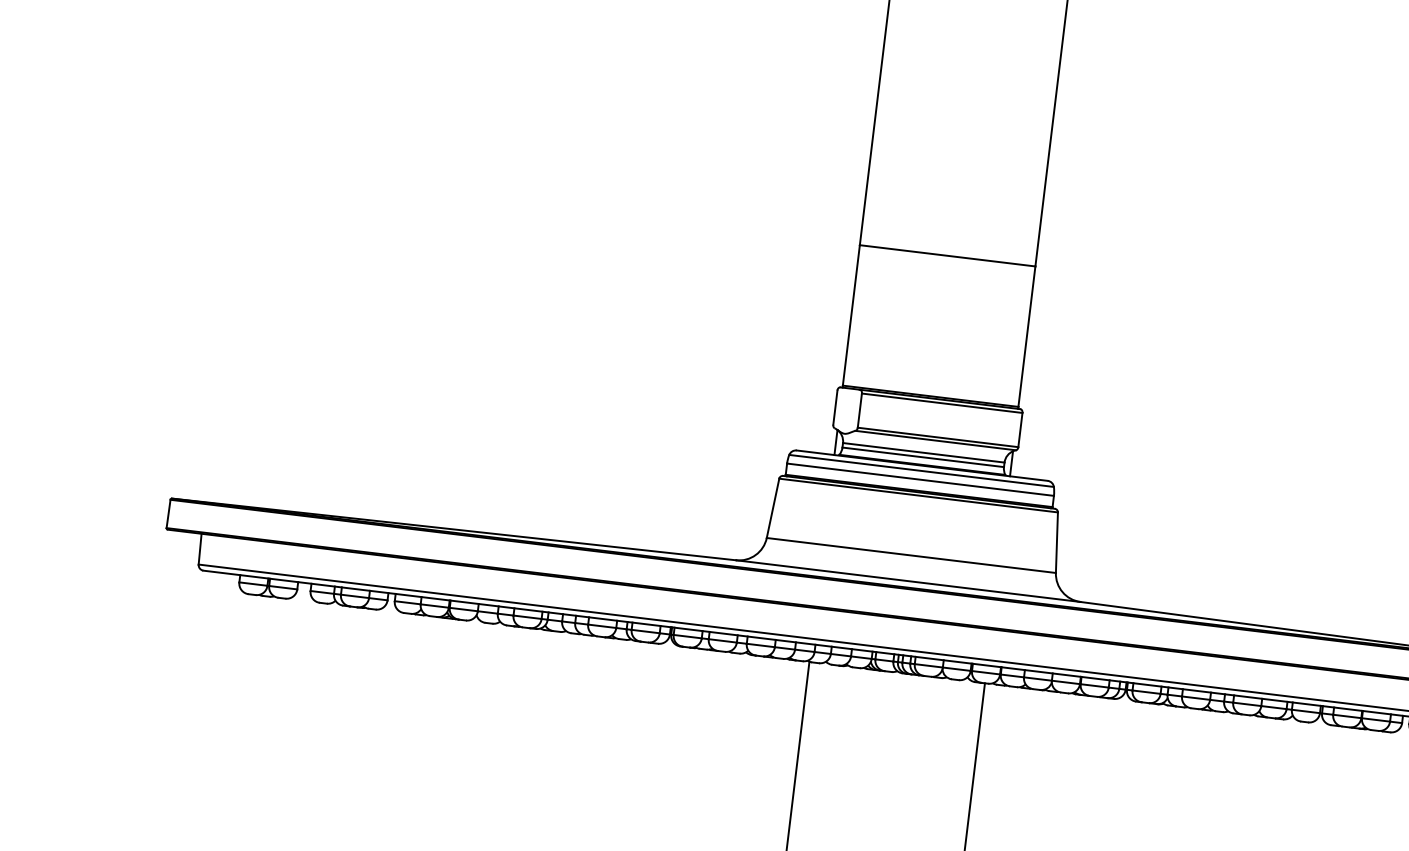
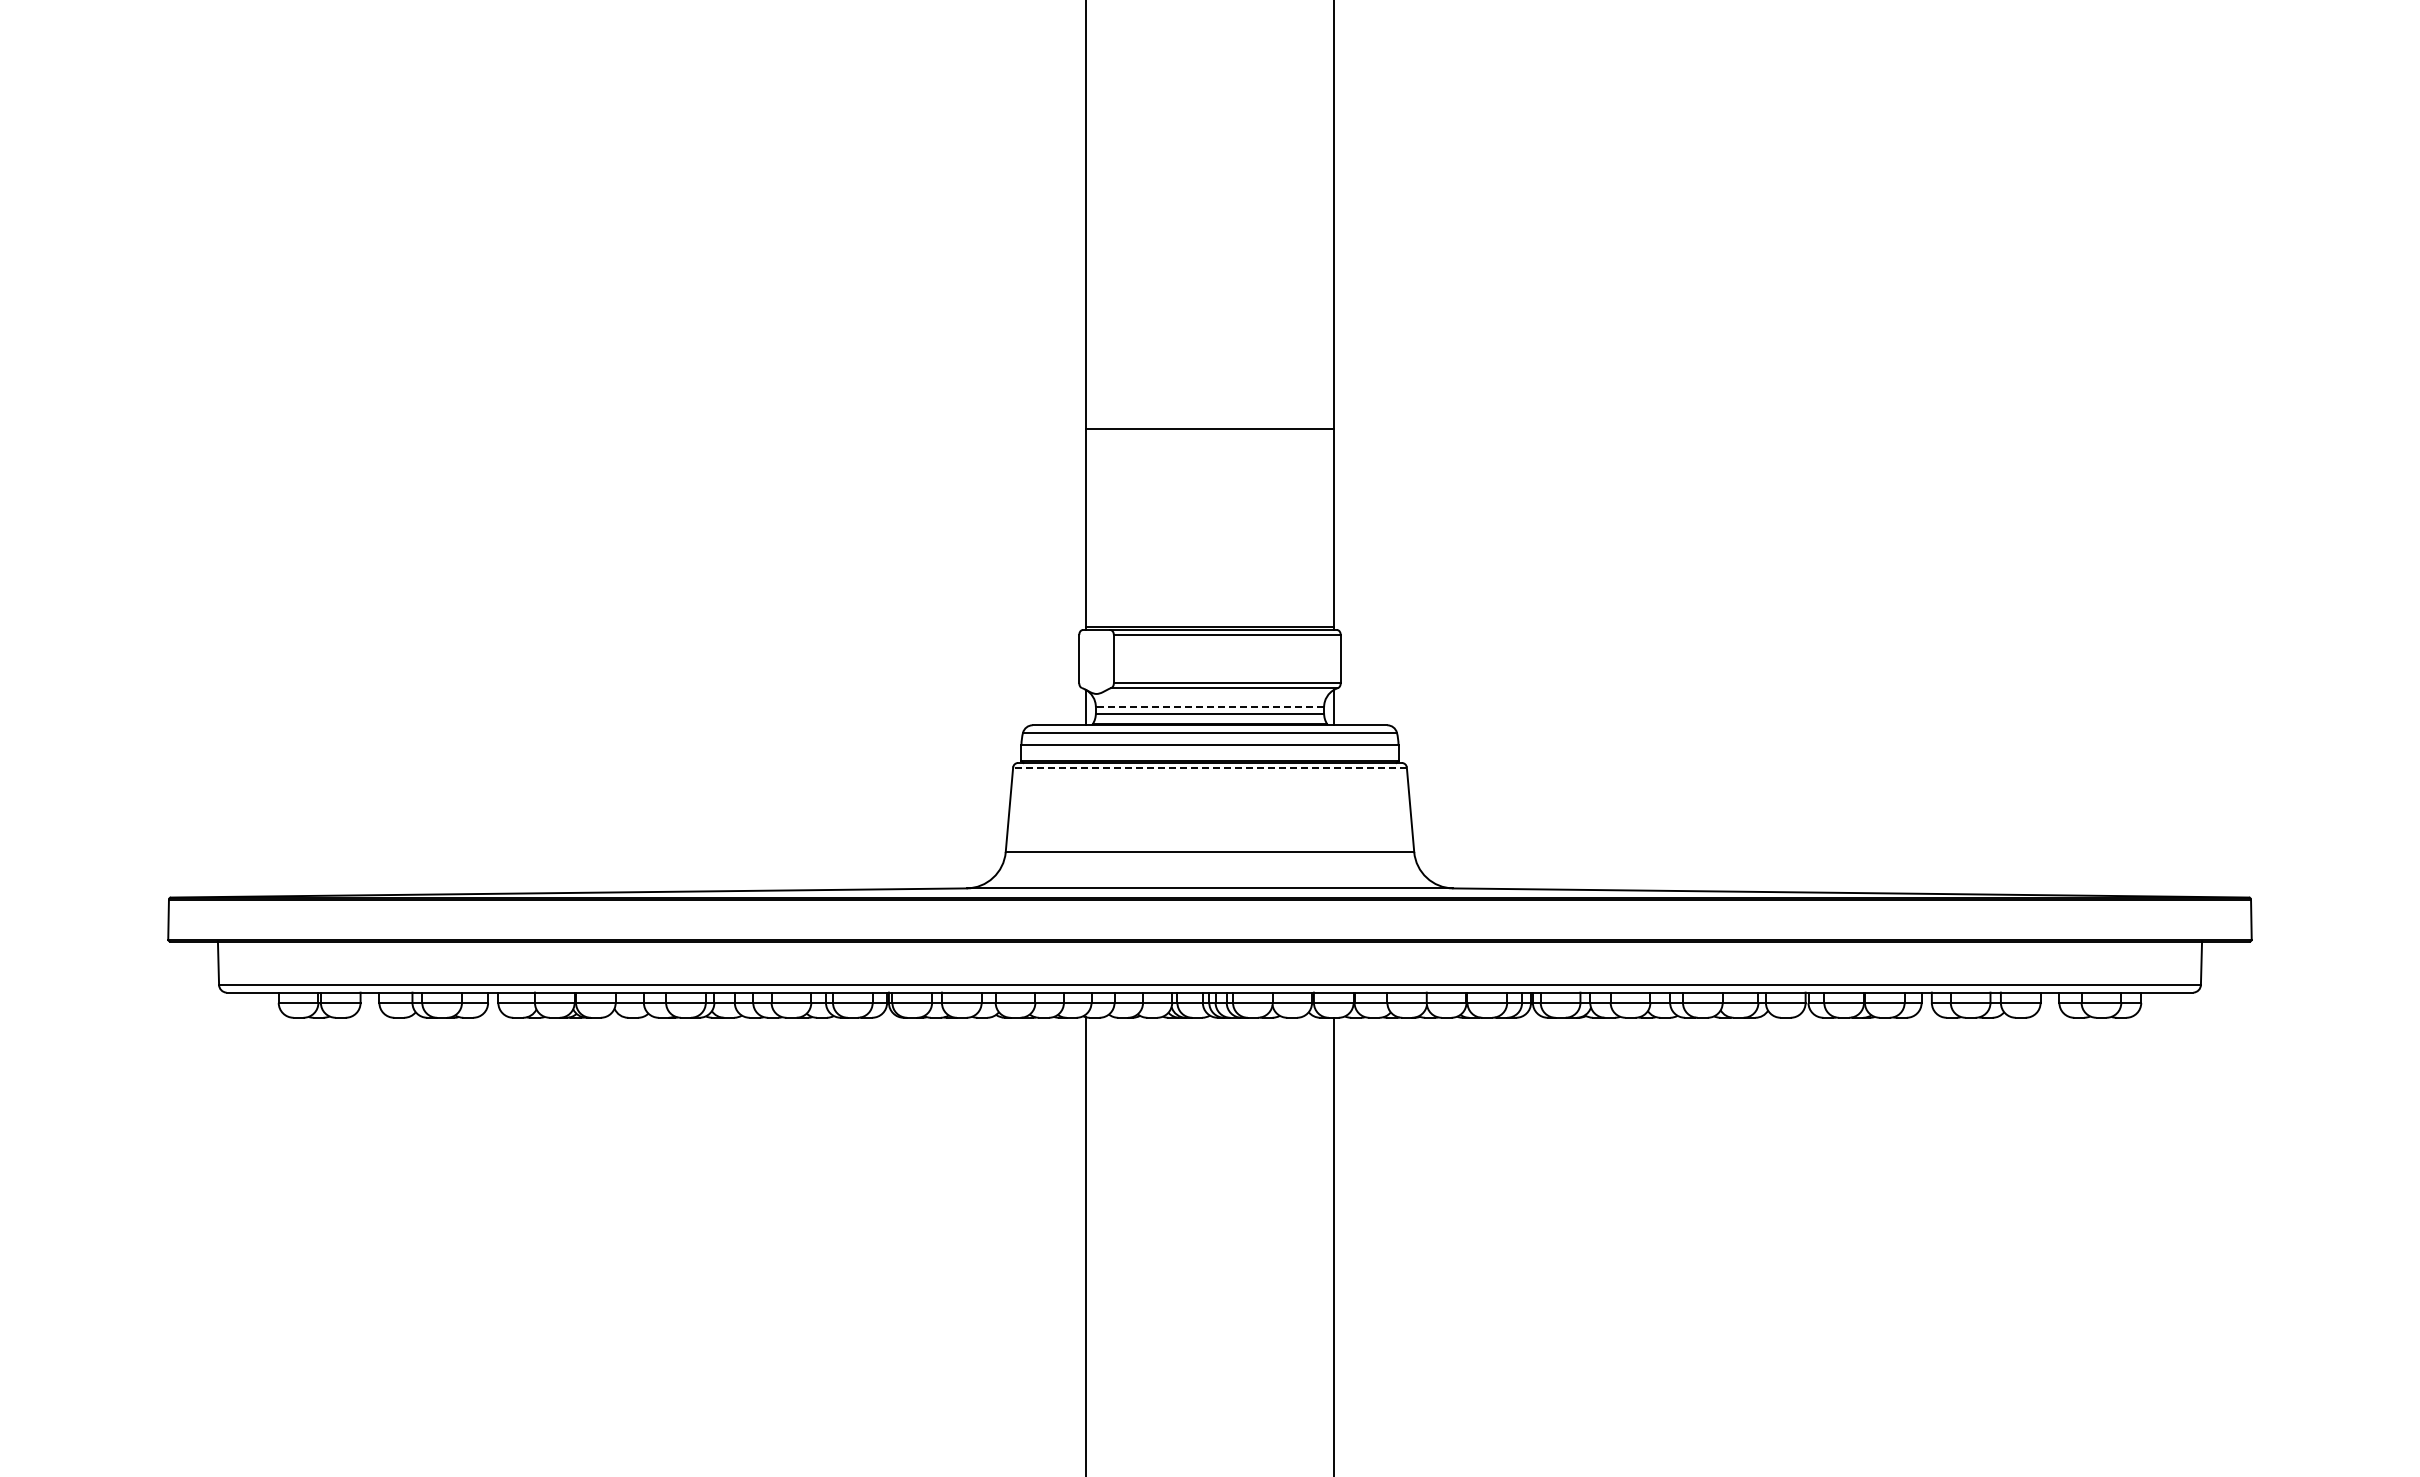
line: (923, 453) -> (1209, 707), solid -> dashed
line: (918, 495) -> (1210, 767), solid -> dashed

